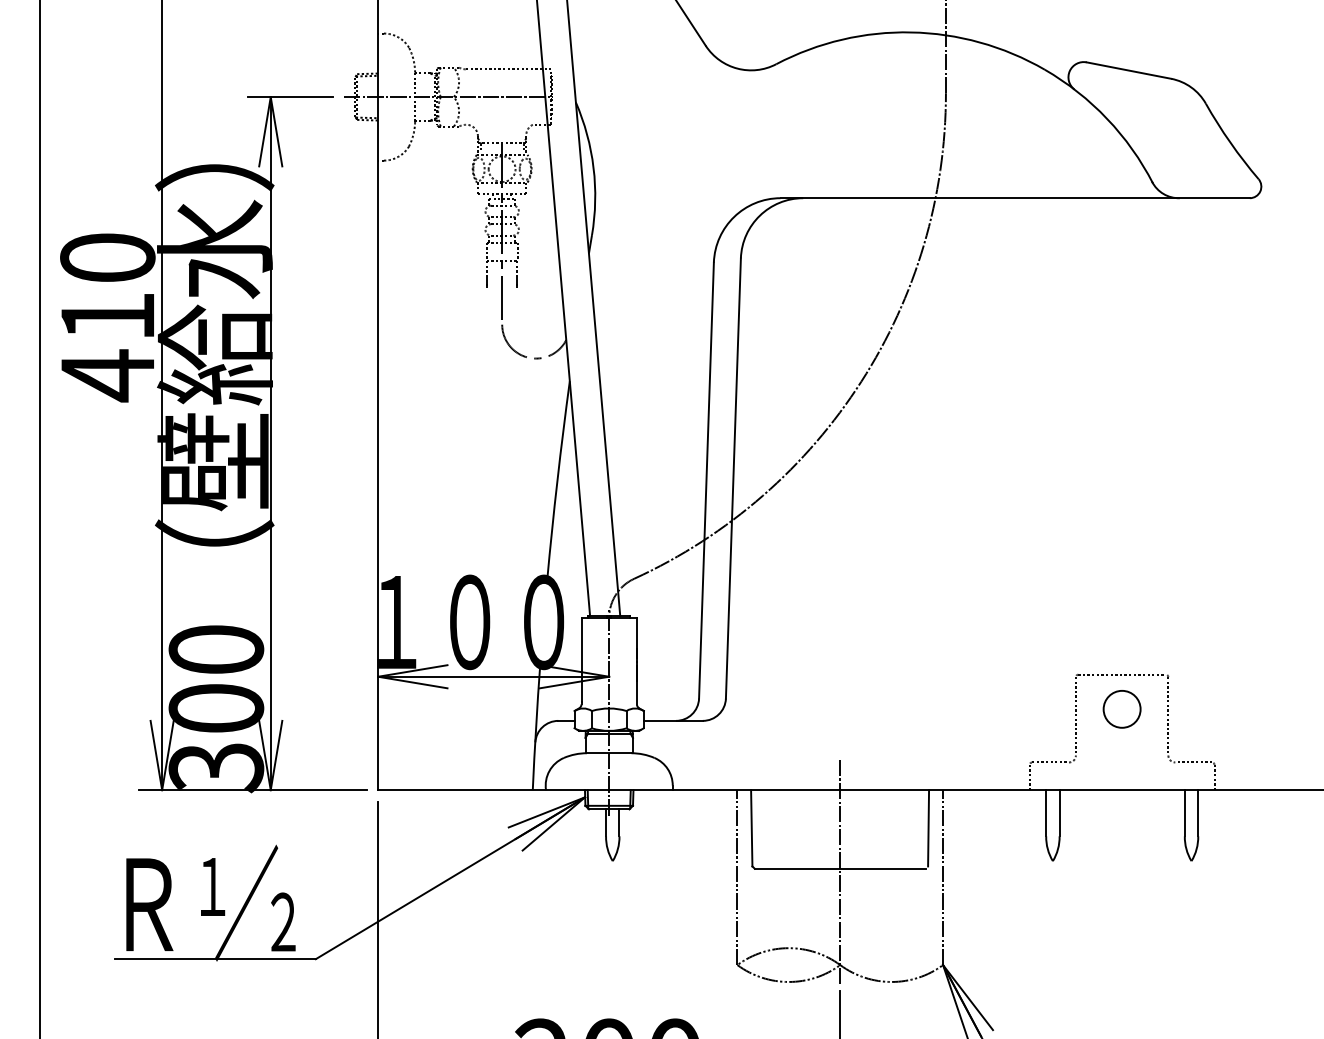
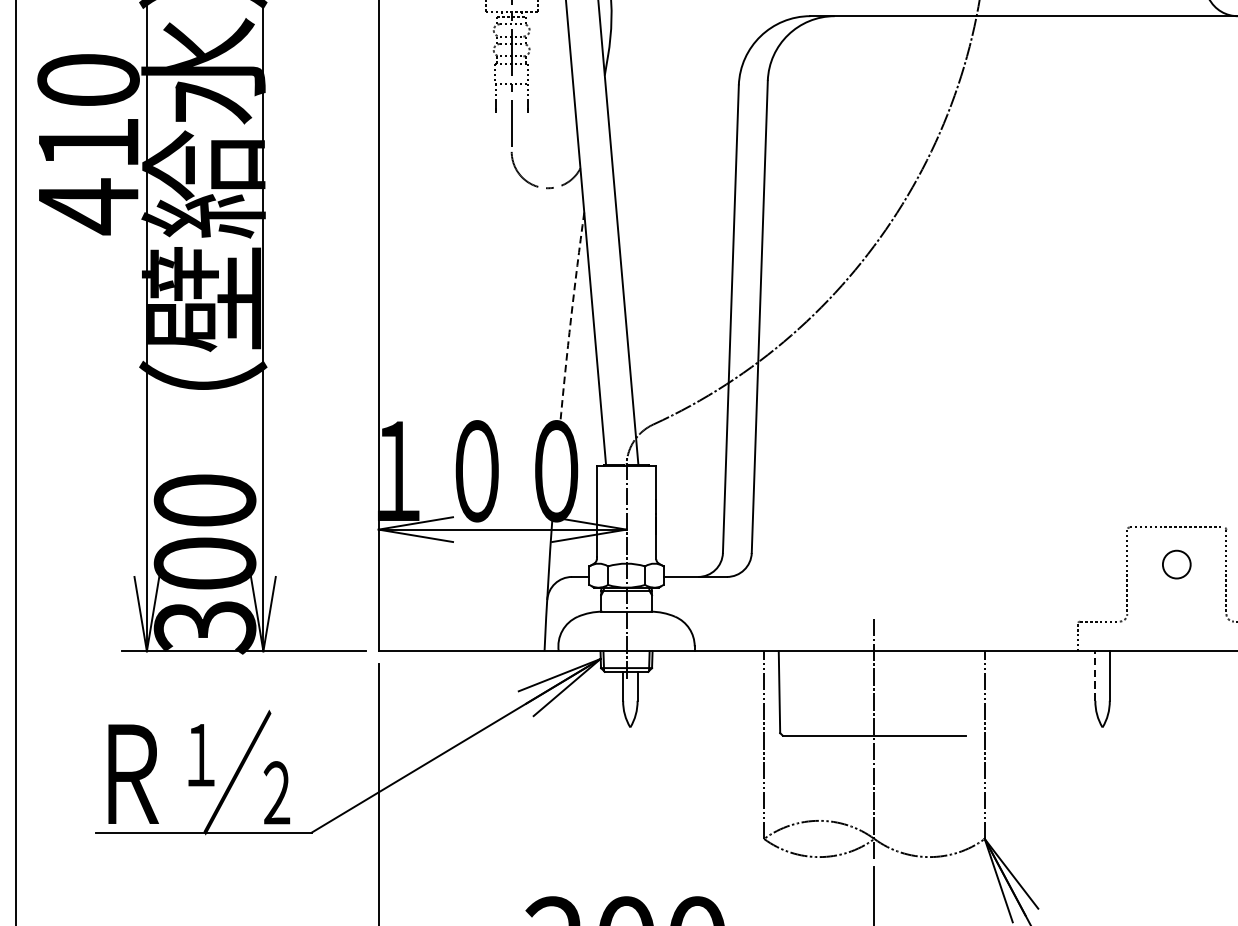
arc: (557, 480) -> (571, 319), solid -> dashed
circle: (1121, 709) -> (1176, 564), size x0.7
line: (1046, 812) -> (1095, 675), solid -> dashed
line: (928, 828) -> (969, 692), removed

